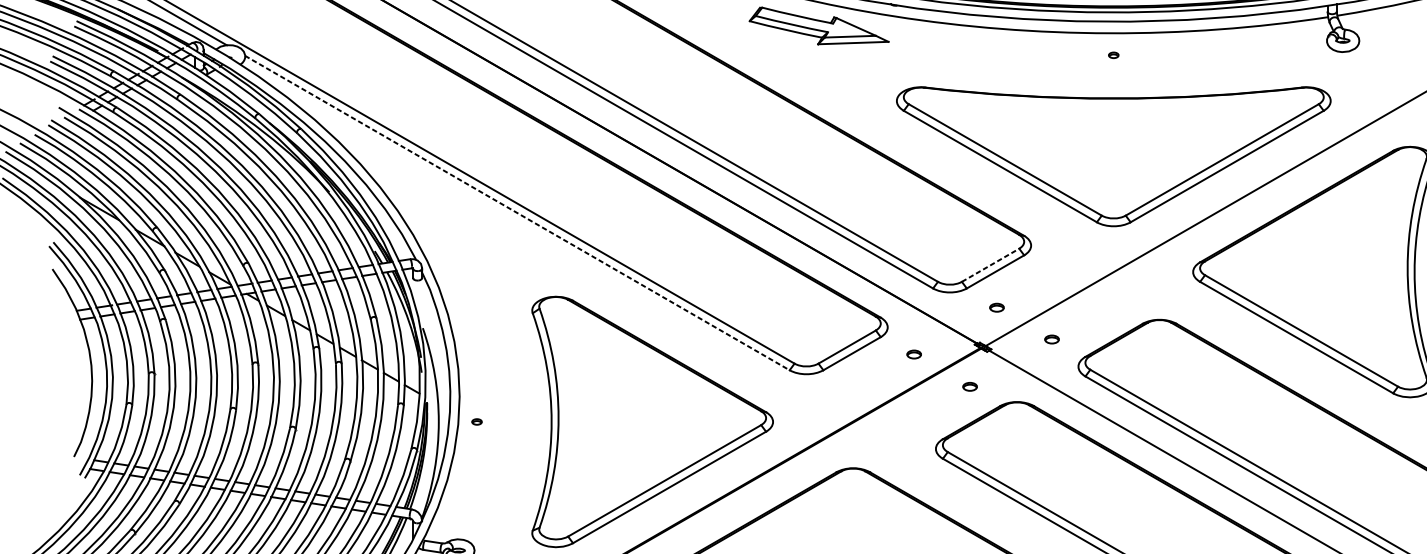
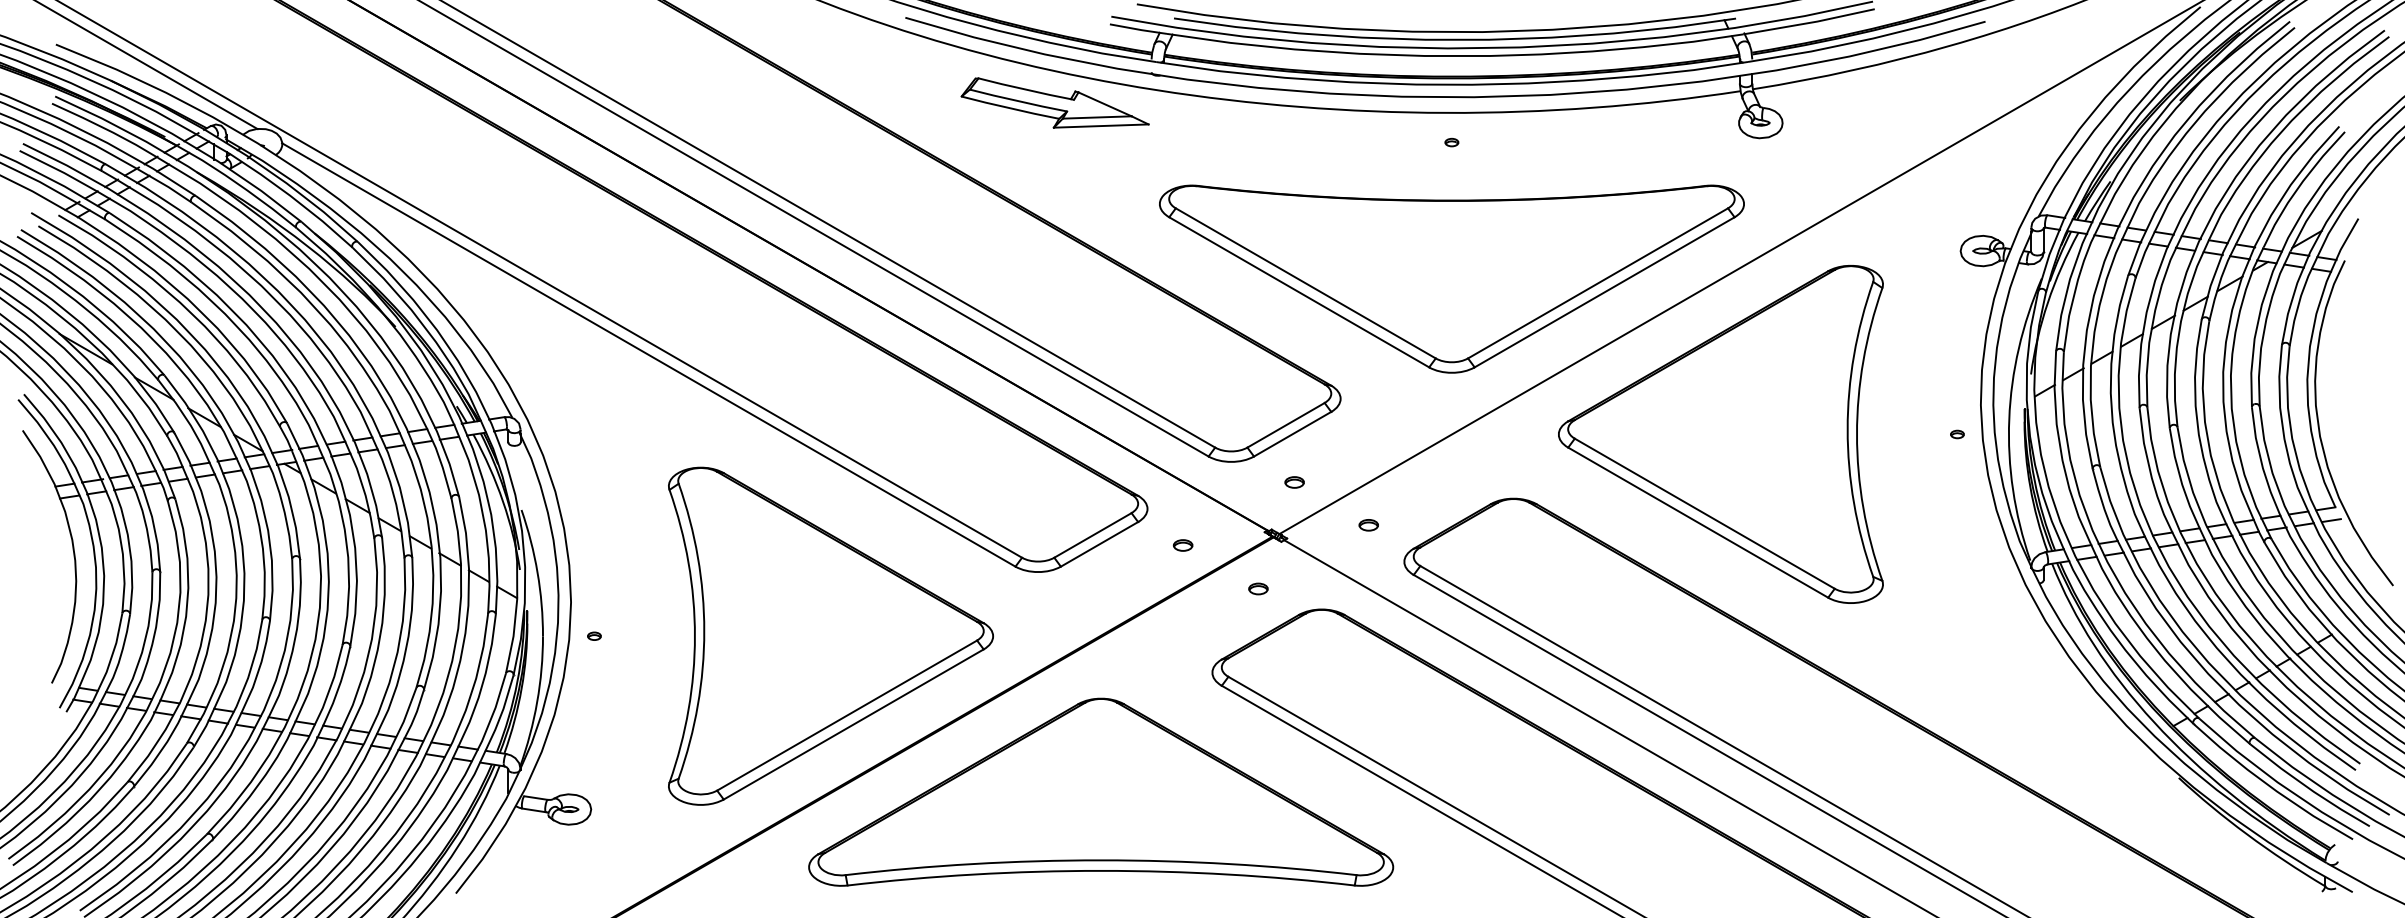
line: (517, 213) -> (649, 355), dashed -> solid
line: (990, 265) -> (1286, 425), dashed -> solid

